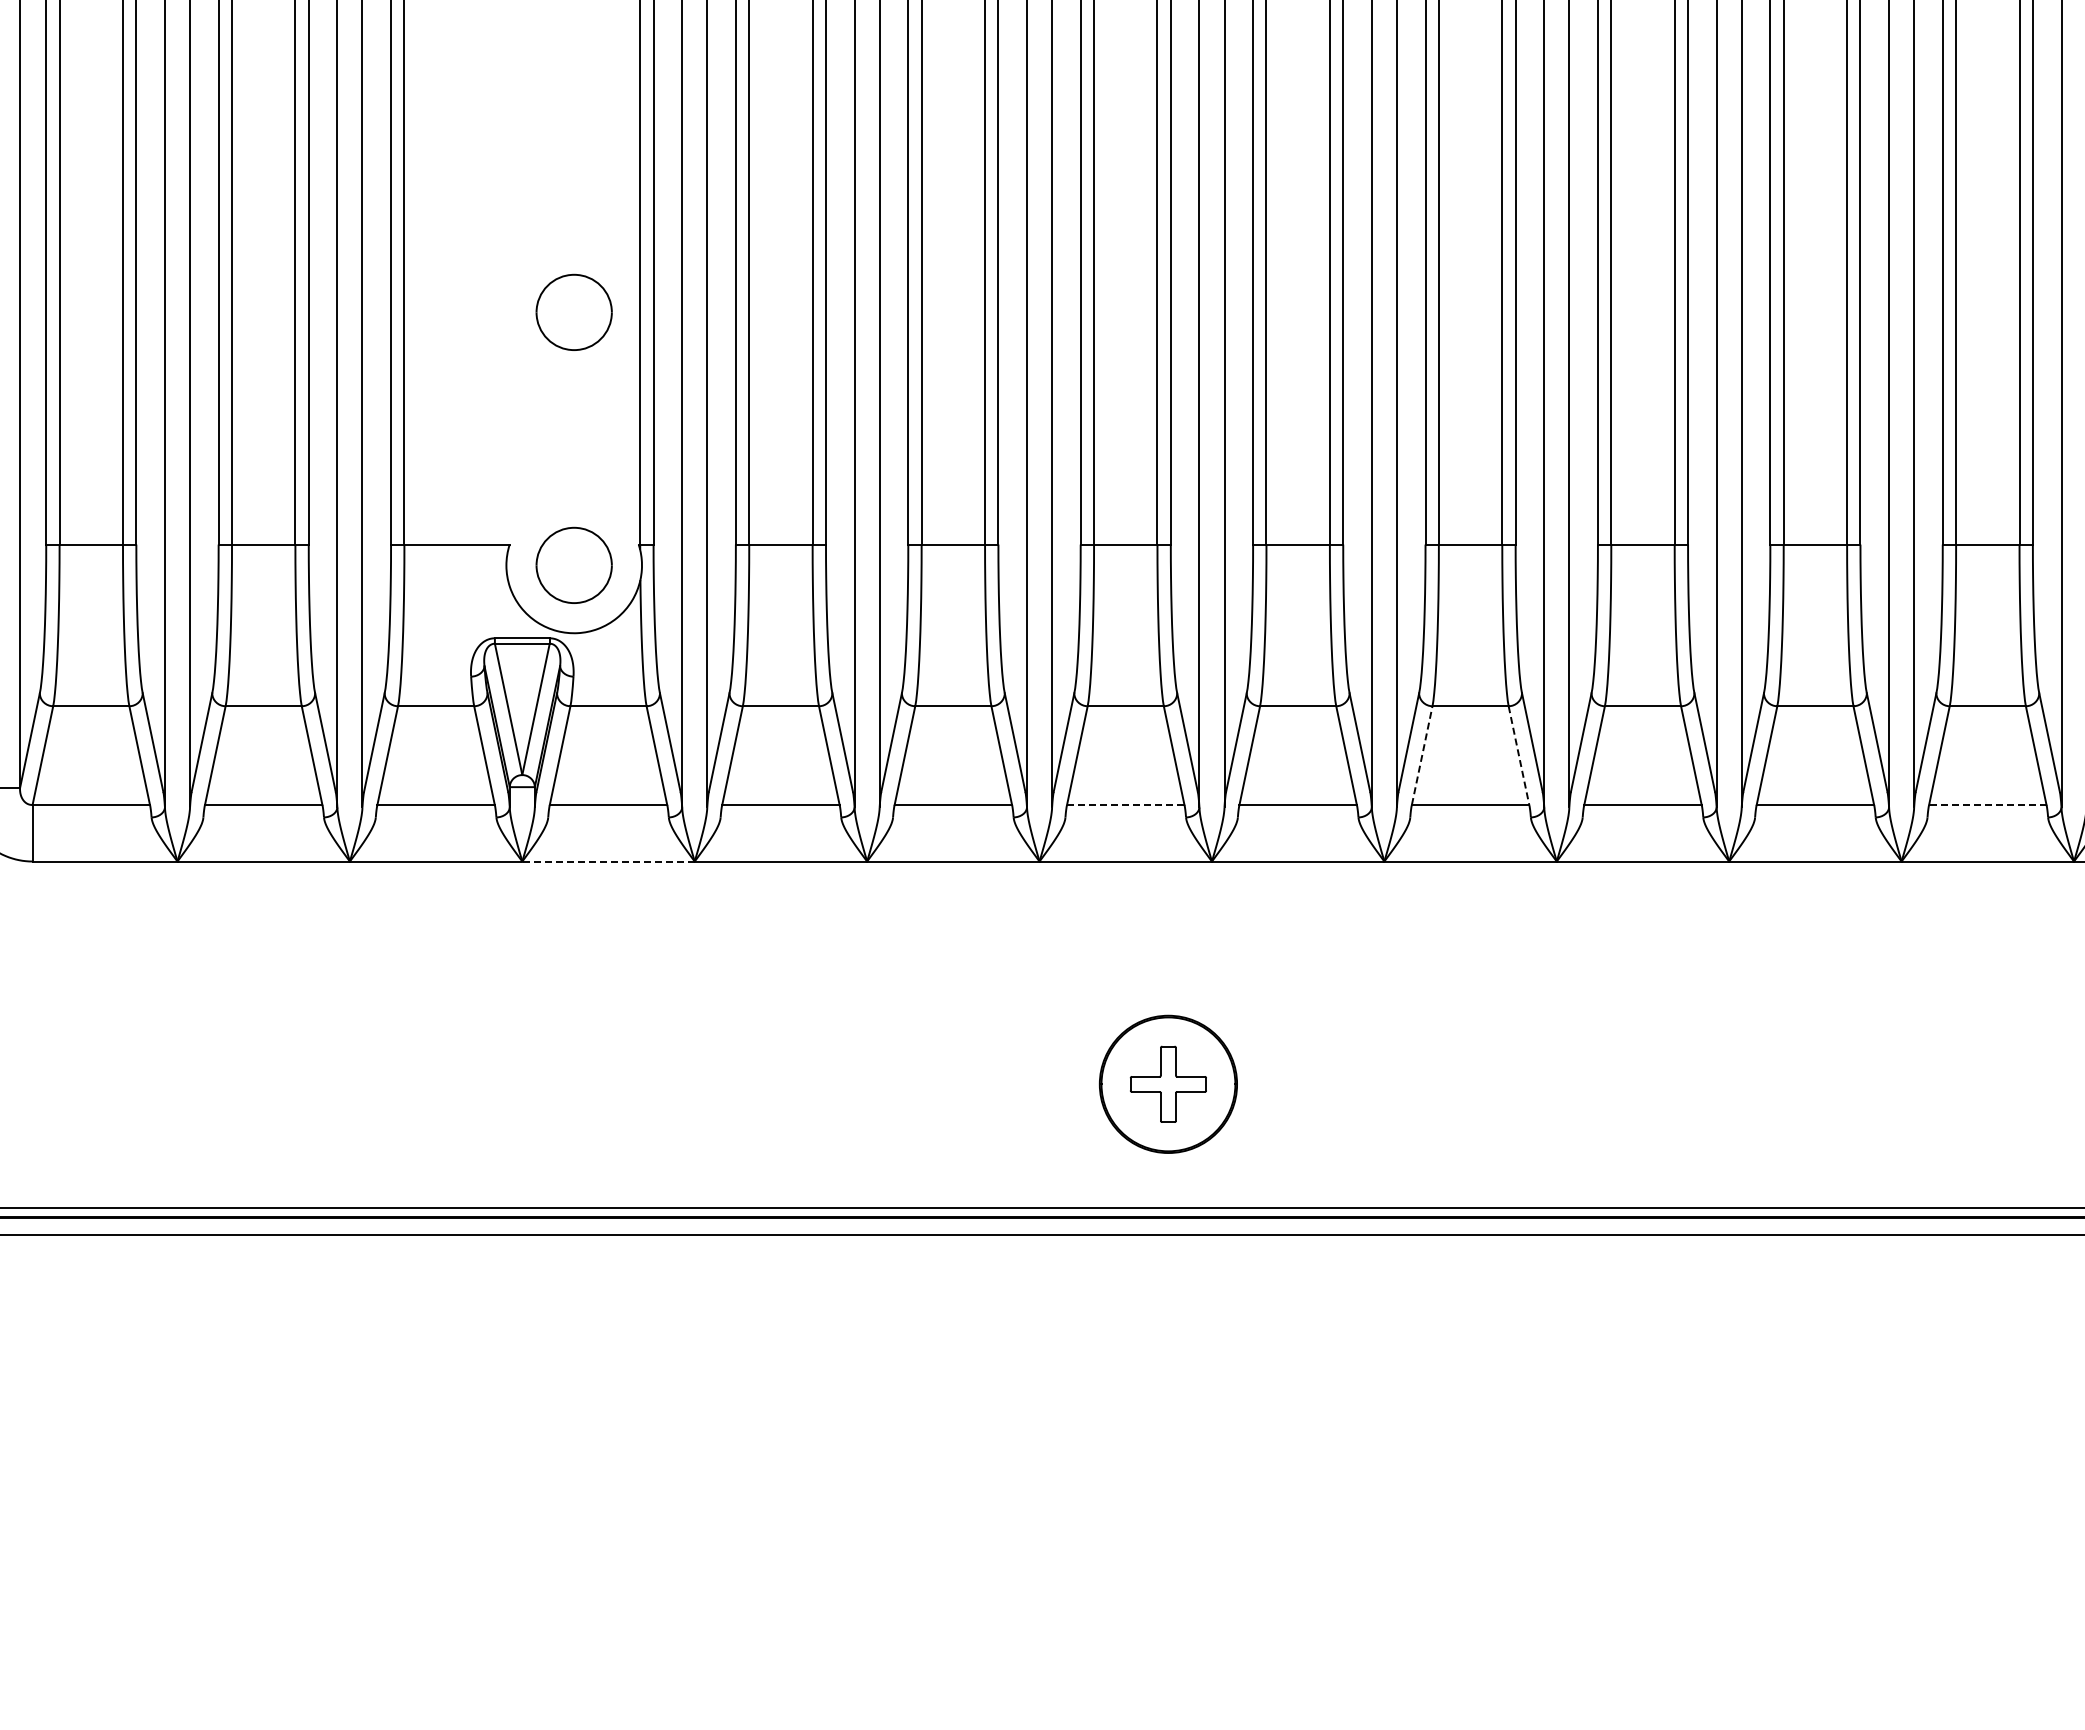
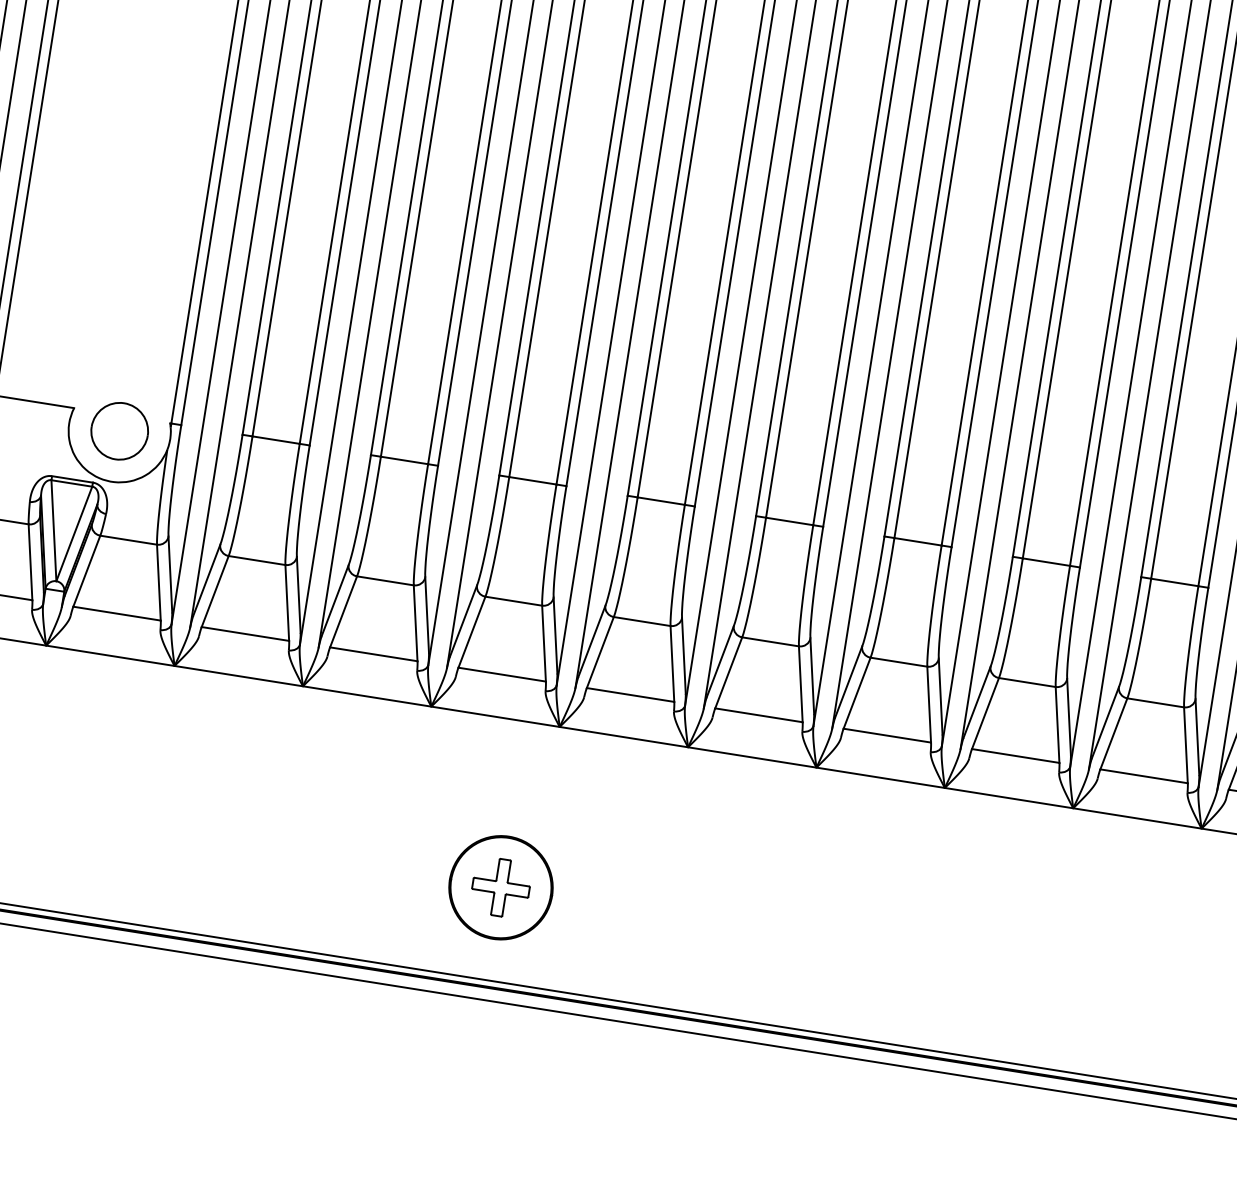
part: (573, 311) -> (149, 242), removed
line: (1422, 755) -> (728, 672), dashed -> solid
line: (1519, 756) -> (801, 685), dashed -> solid
line: (1125, 804) -> (502, 674), dashed -> solid
line: (1987, 804) -> (1143, 775), dashed -> solid
line: (608, 861) -> (110, 655), dashed -> solid

